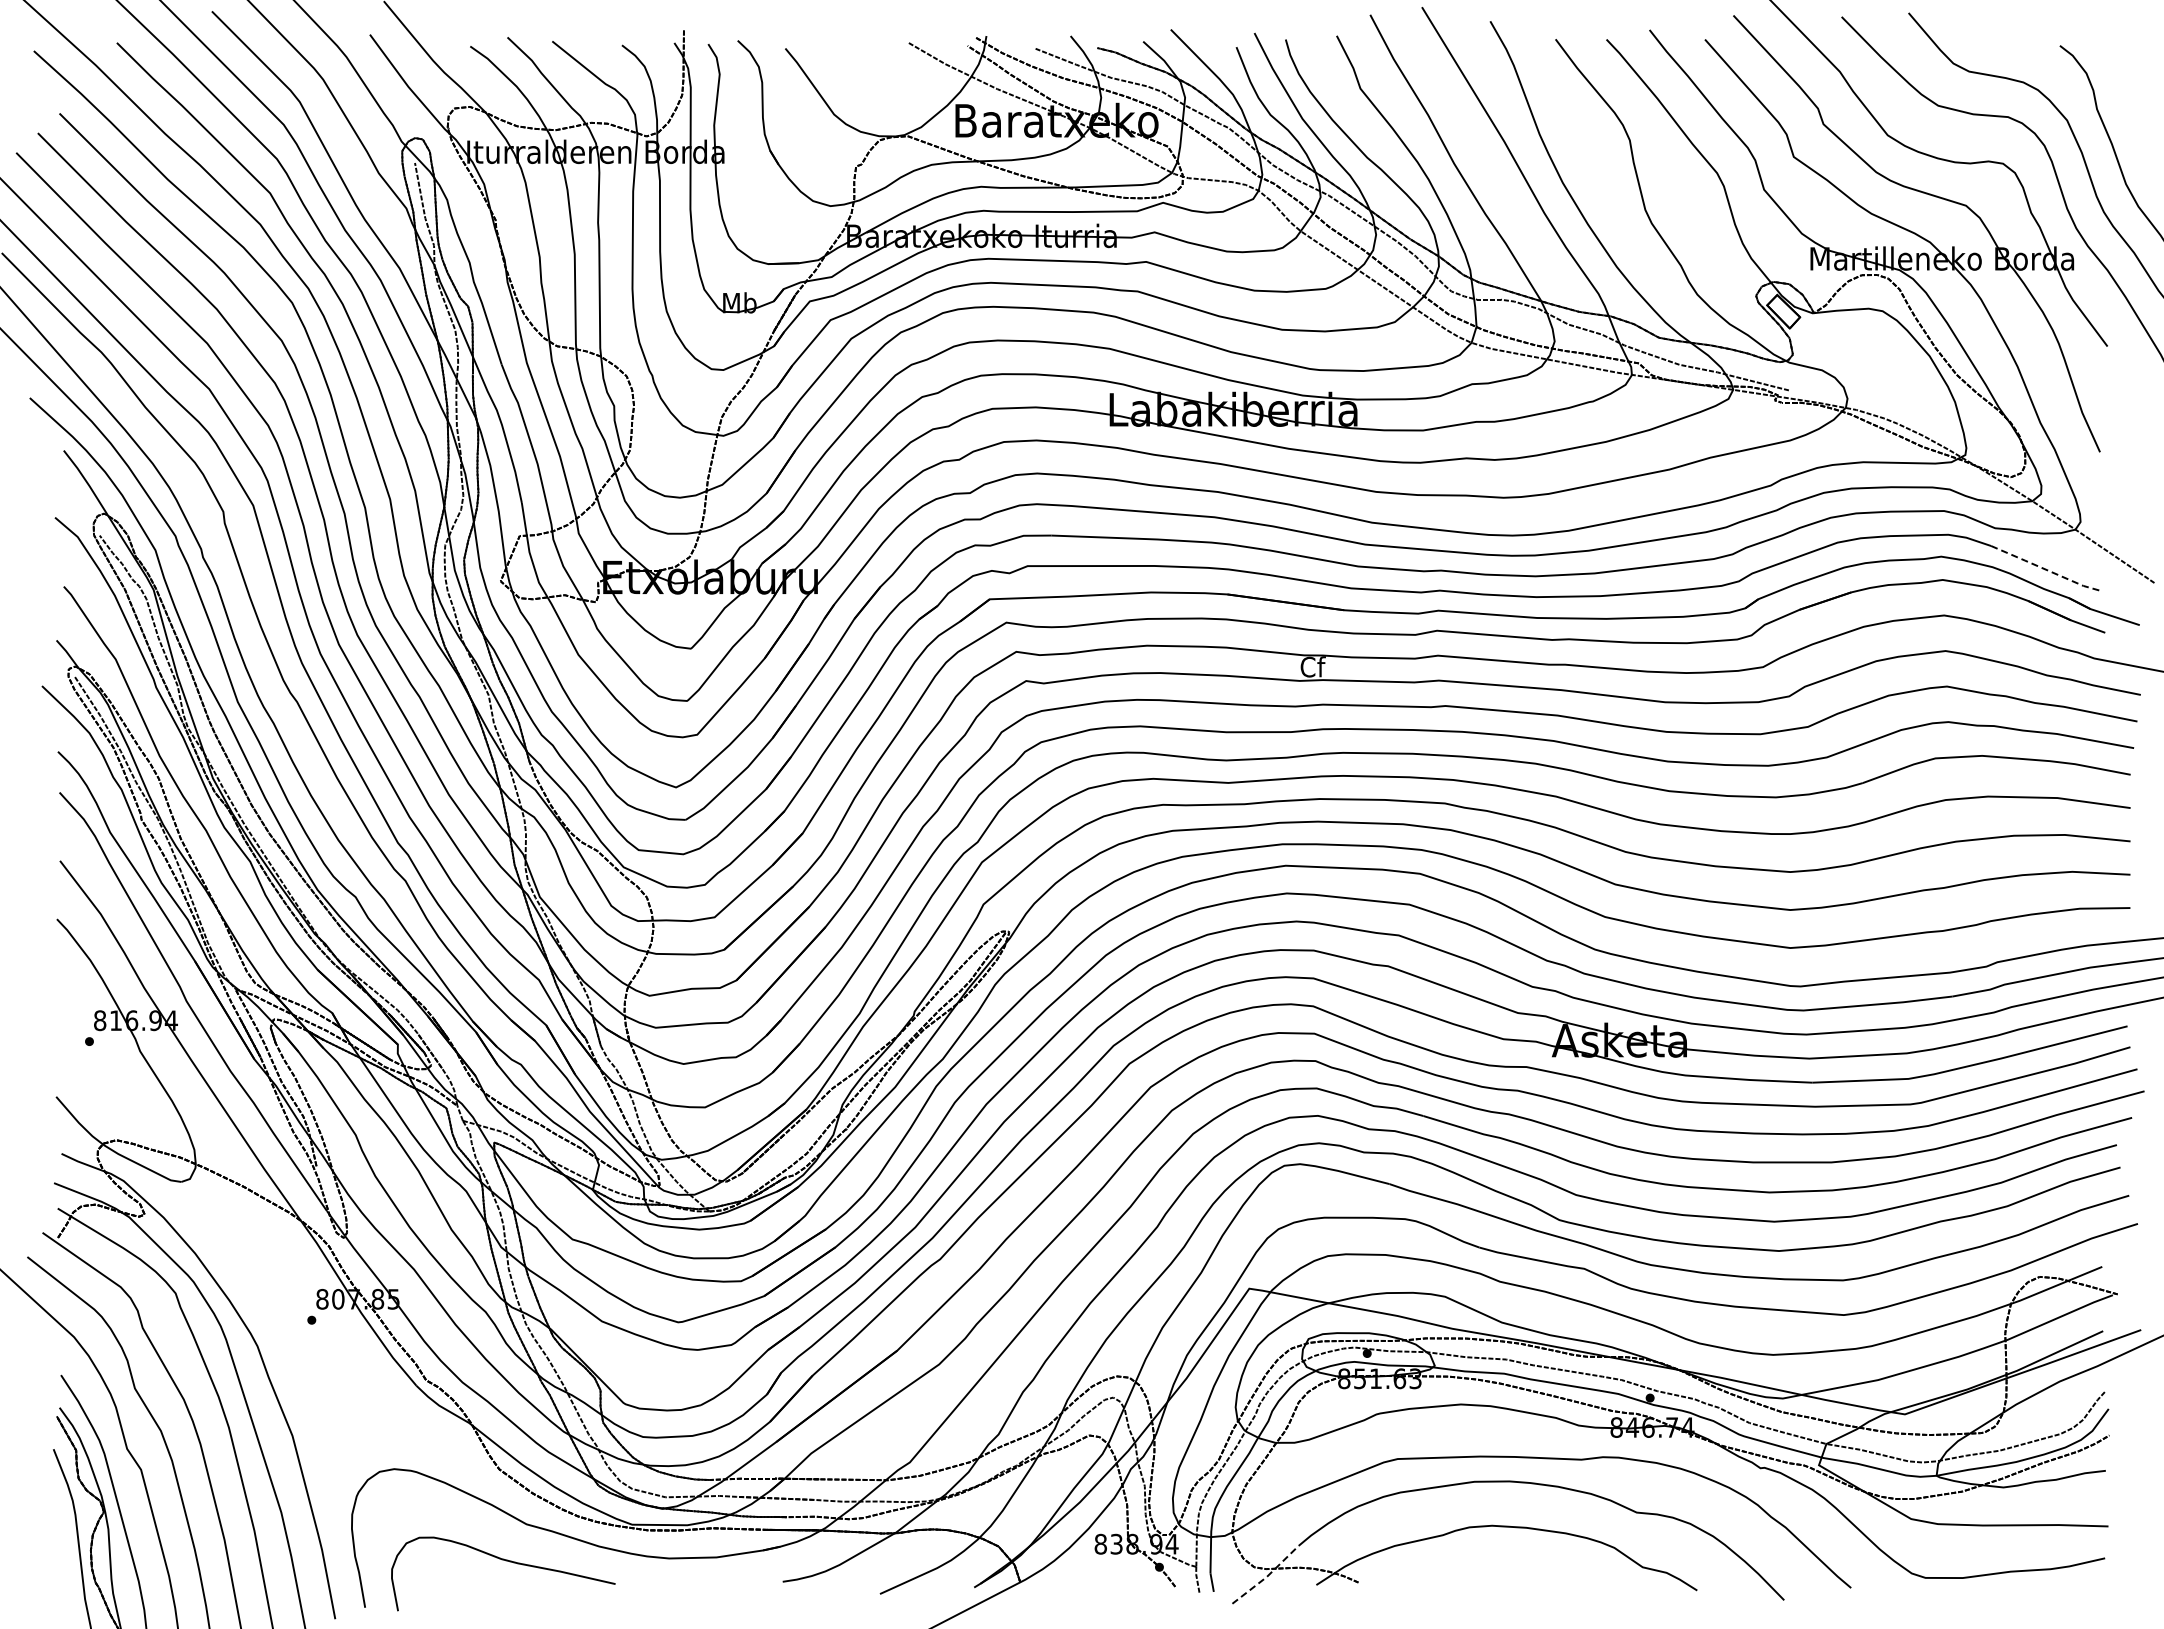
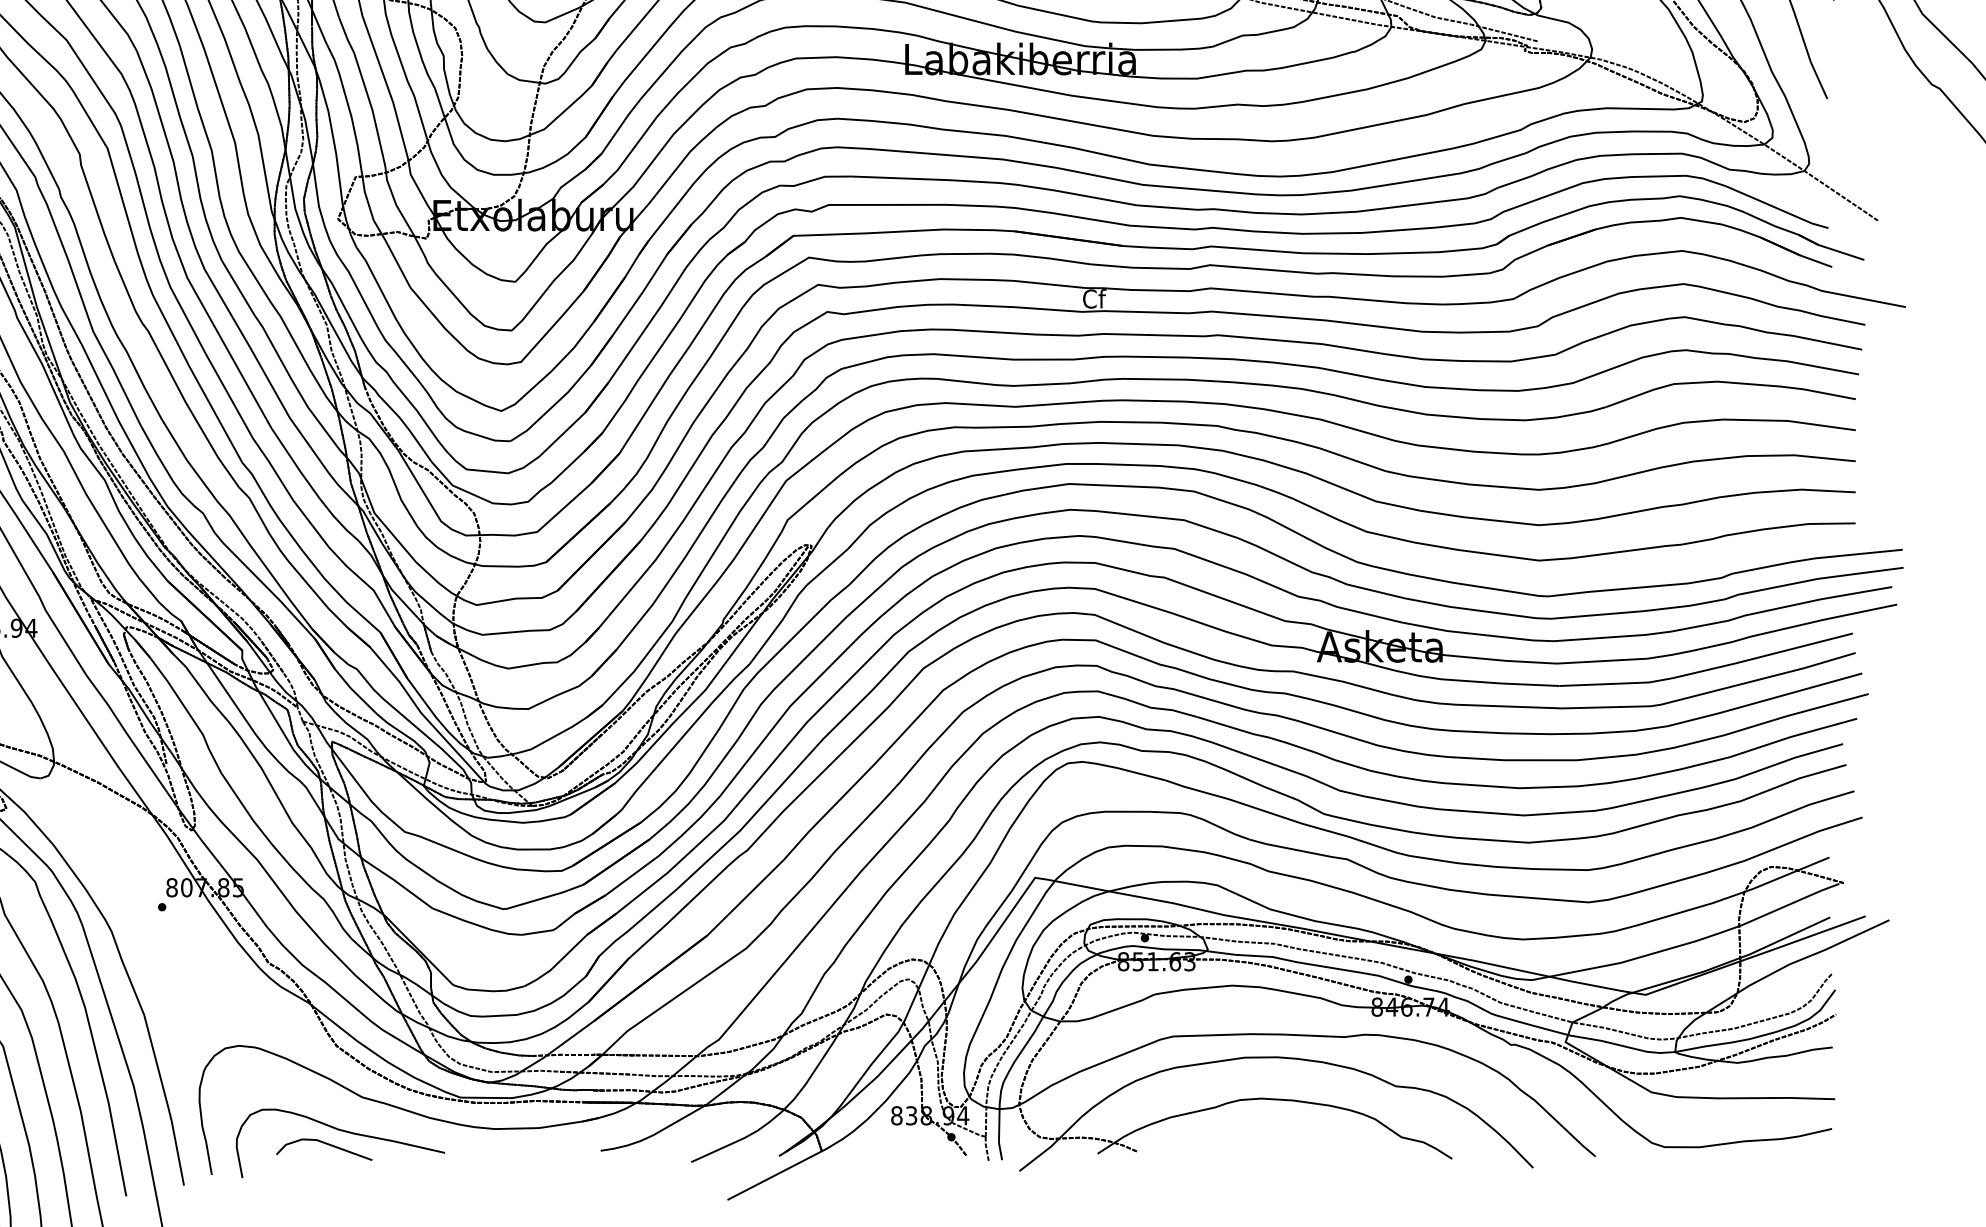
line: (2046, 569) -> (1777, 208), dashed -> solid
line: (488, 1575) -> (326, 1144), added
line: (1266, 1577) -> (1051, 1146), dashed -> solid

